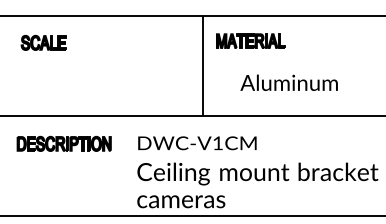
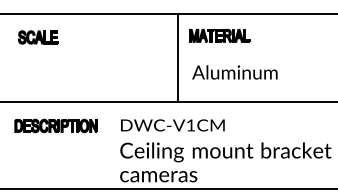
text: (288, 82) -> (234, 72), moved

